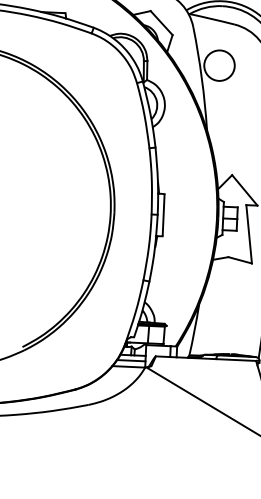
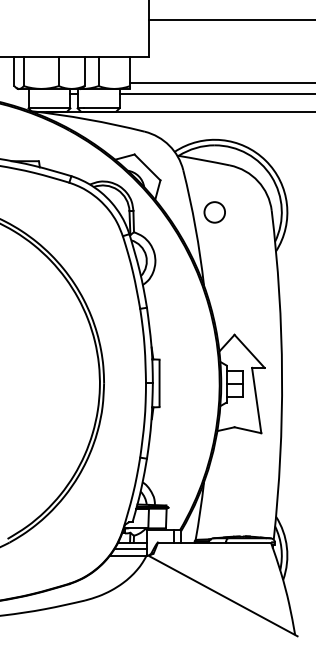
circle: (219, 65) -> (214, 212), size x0.6

